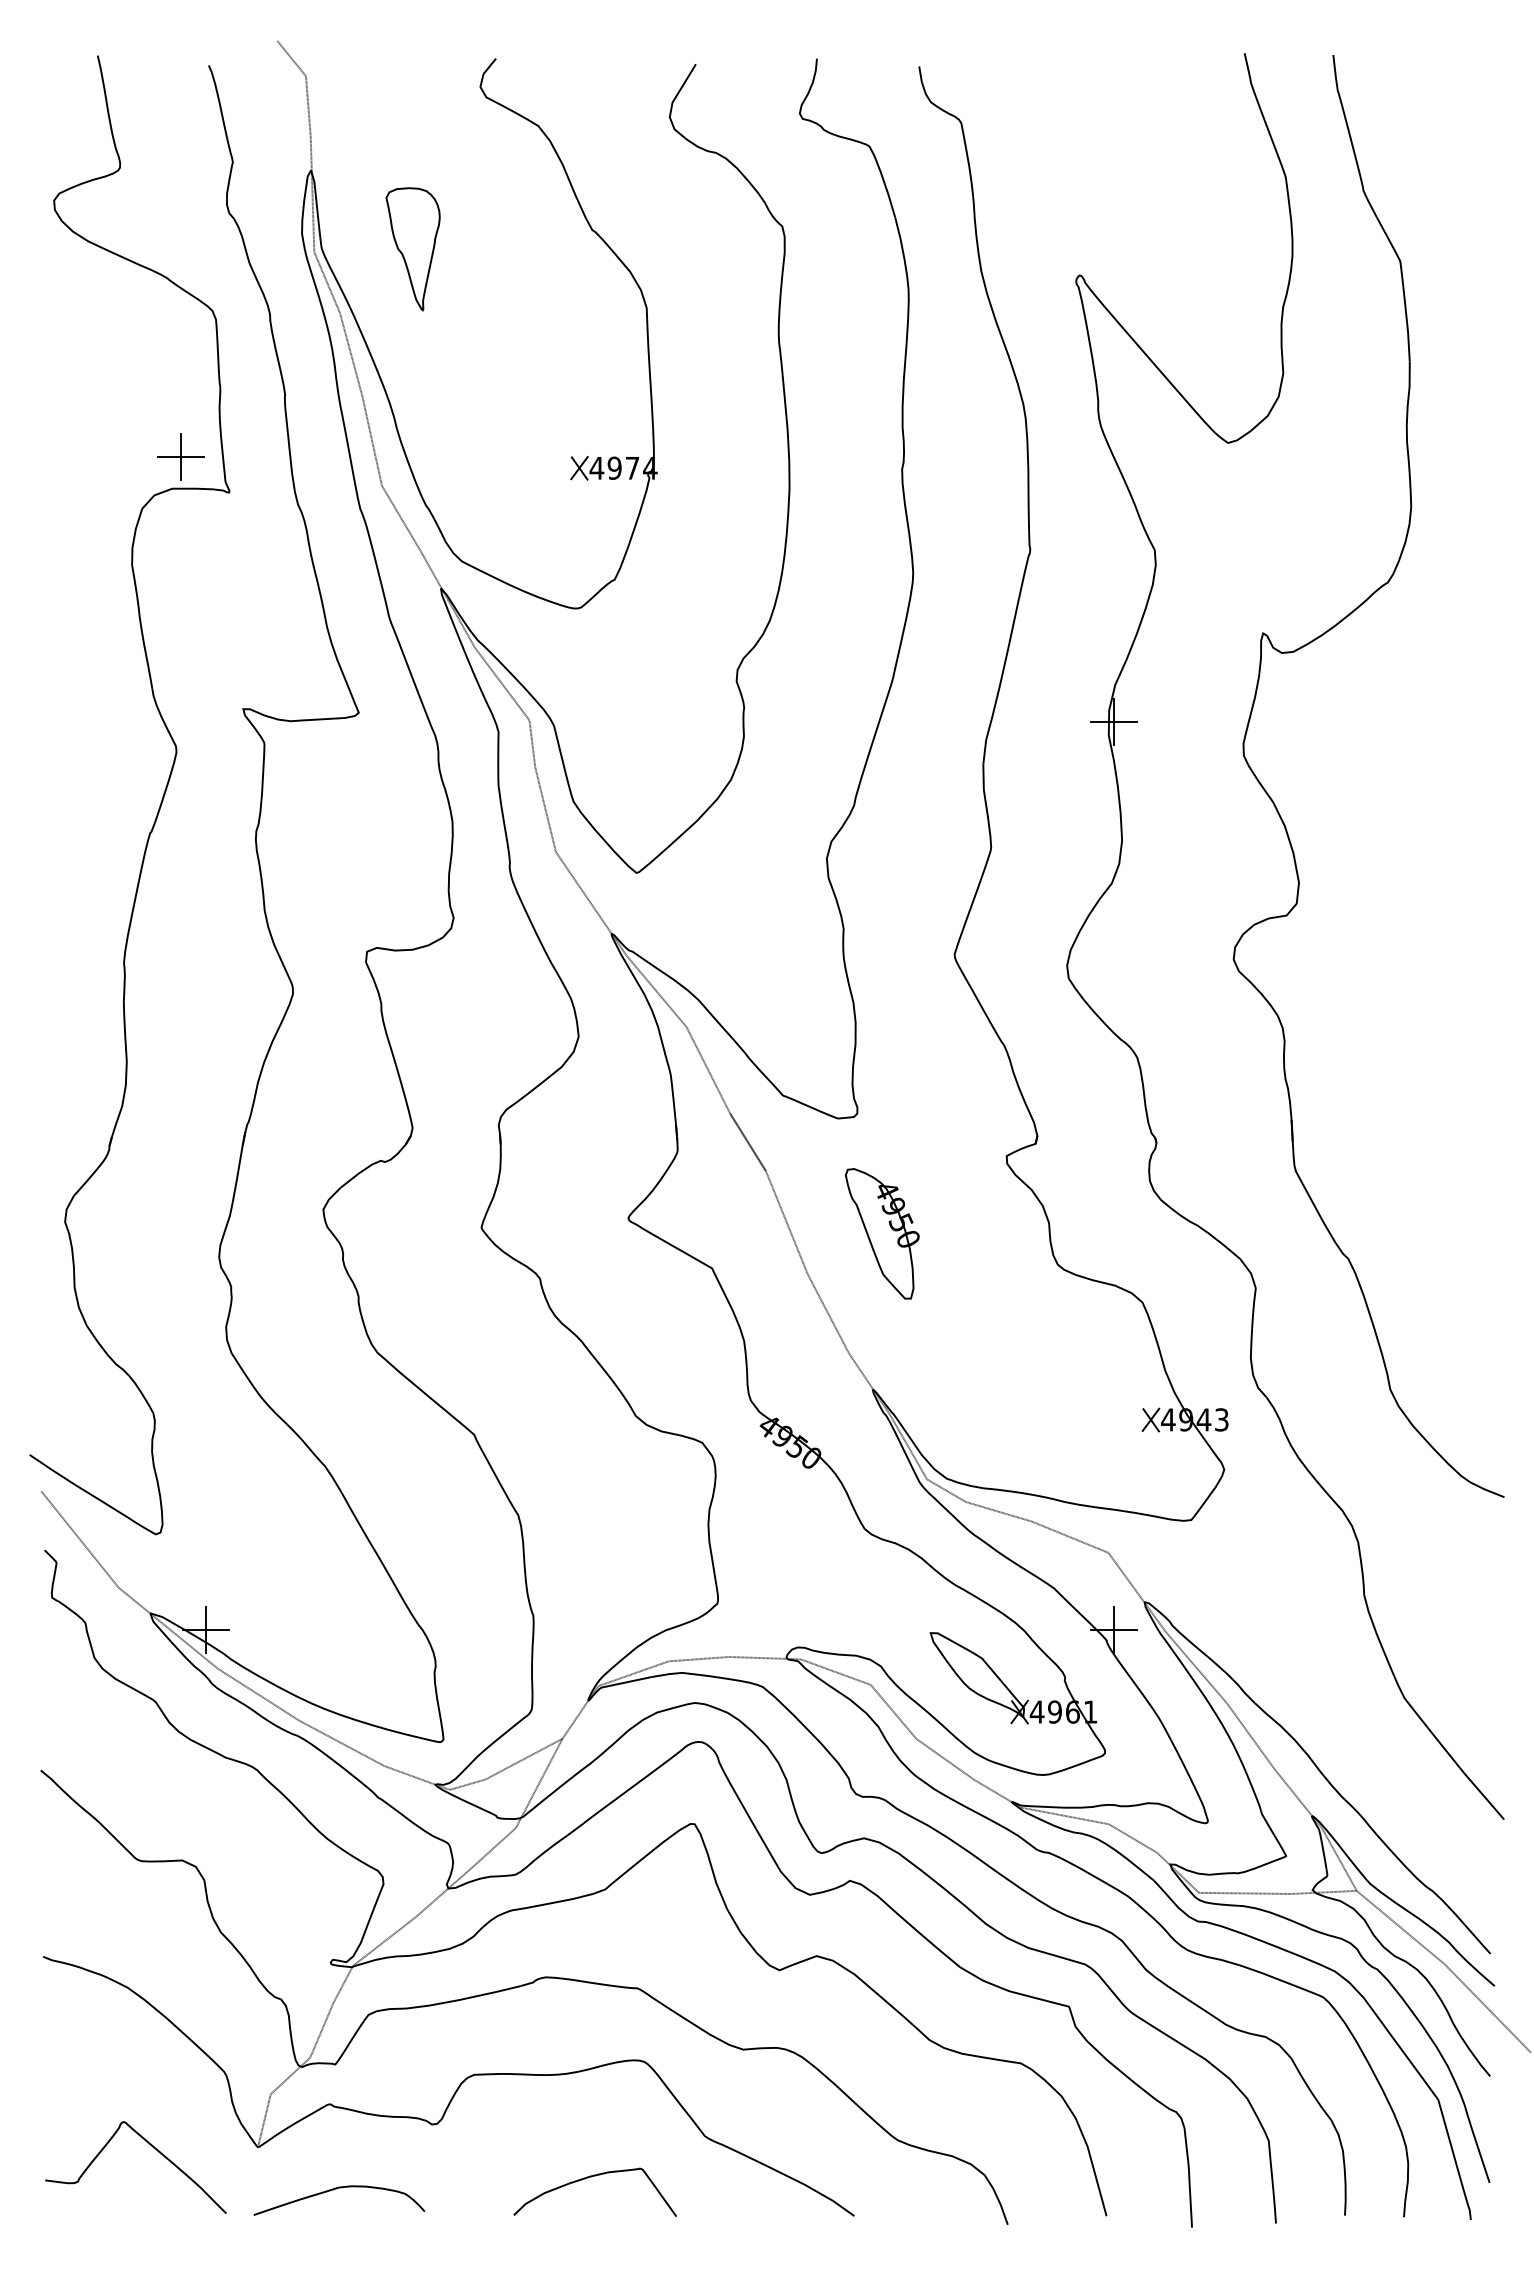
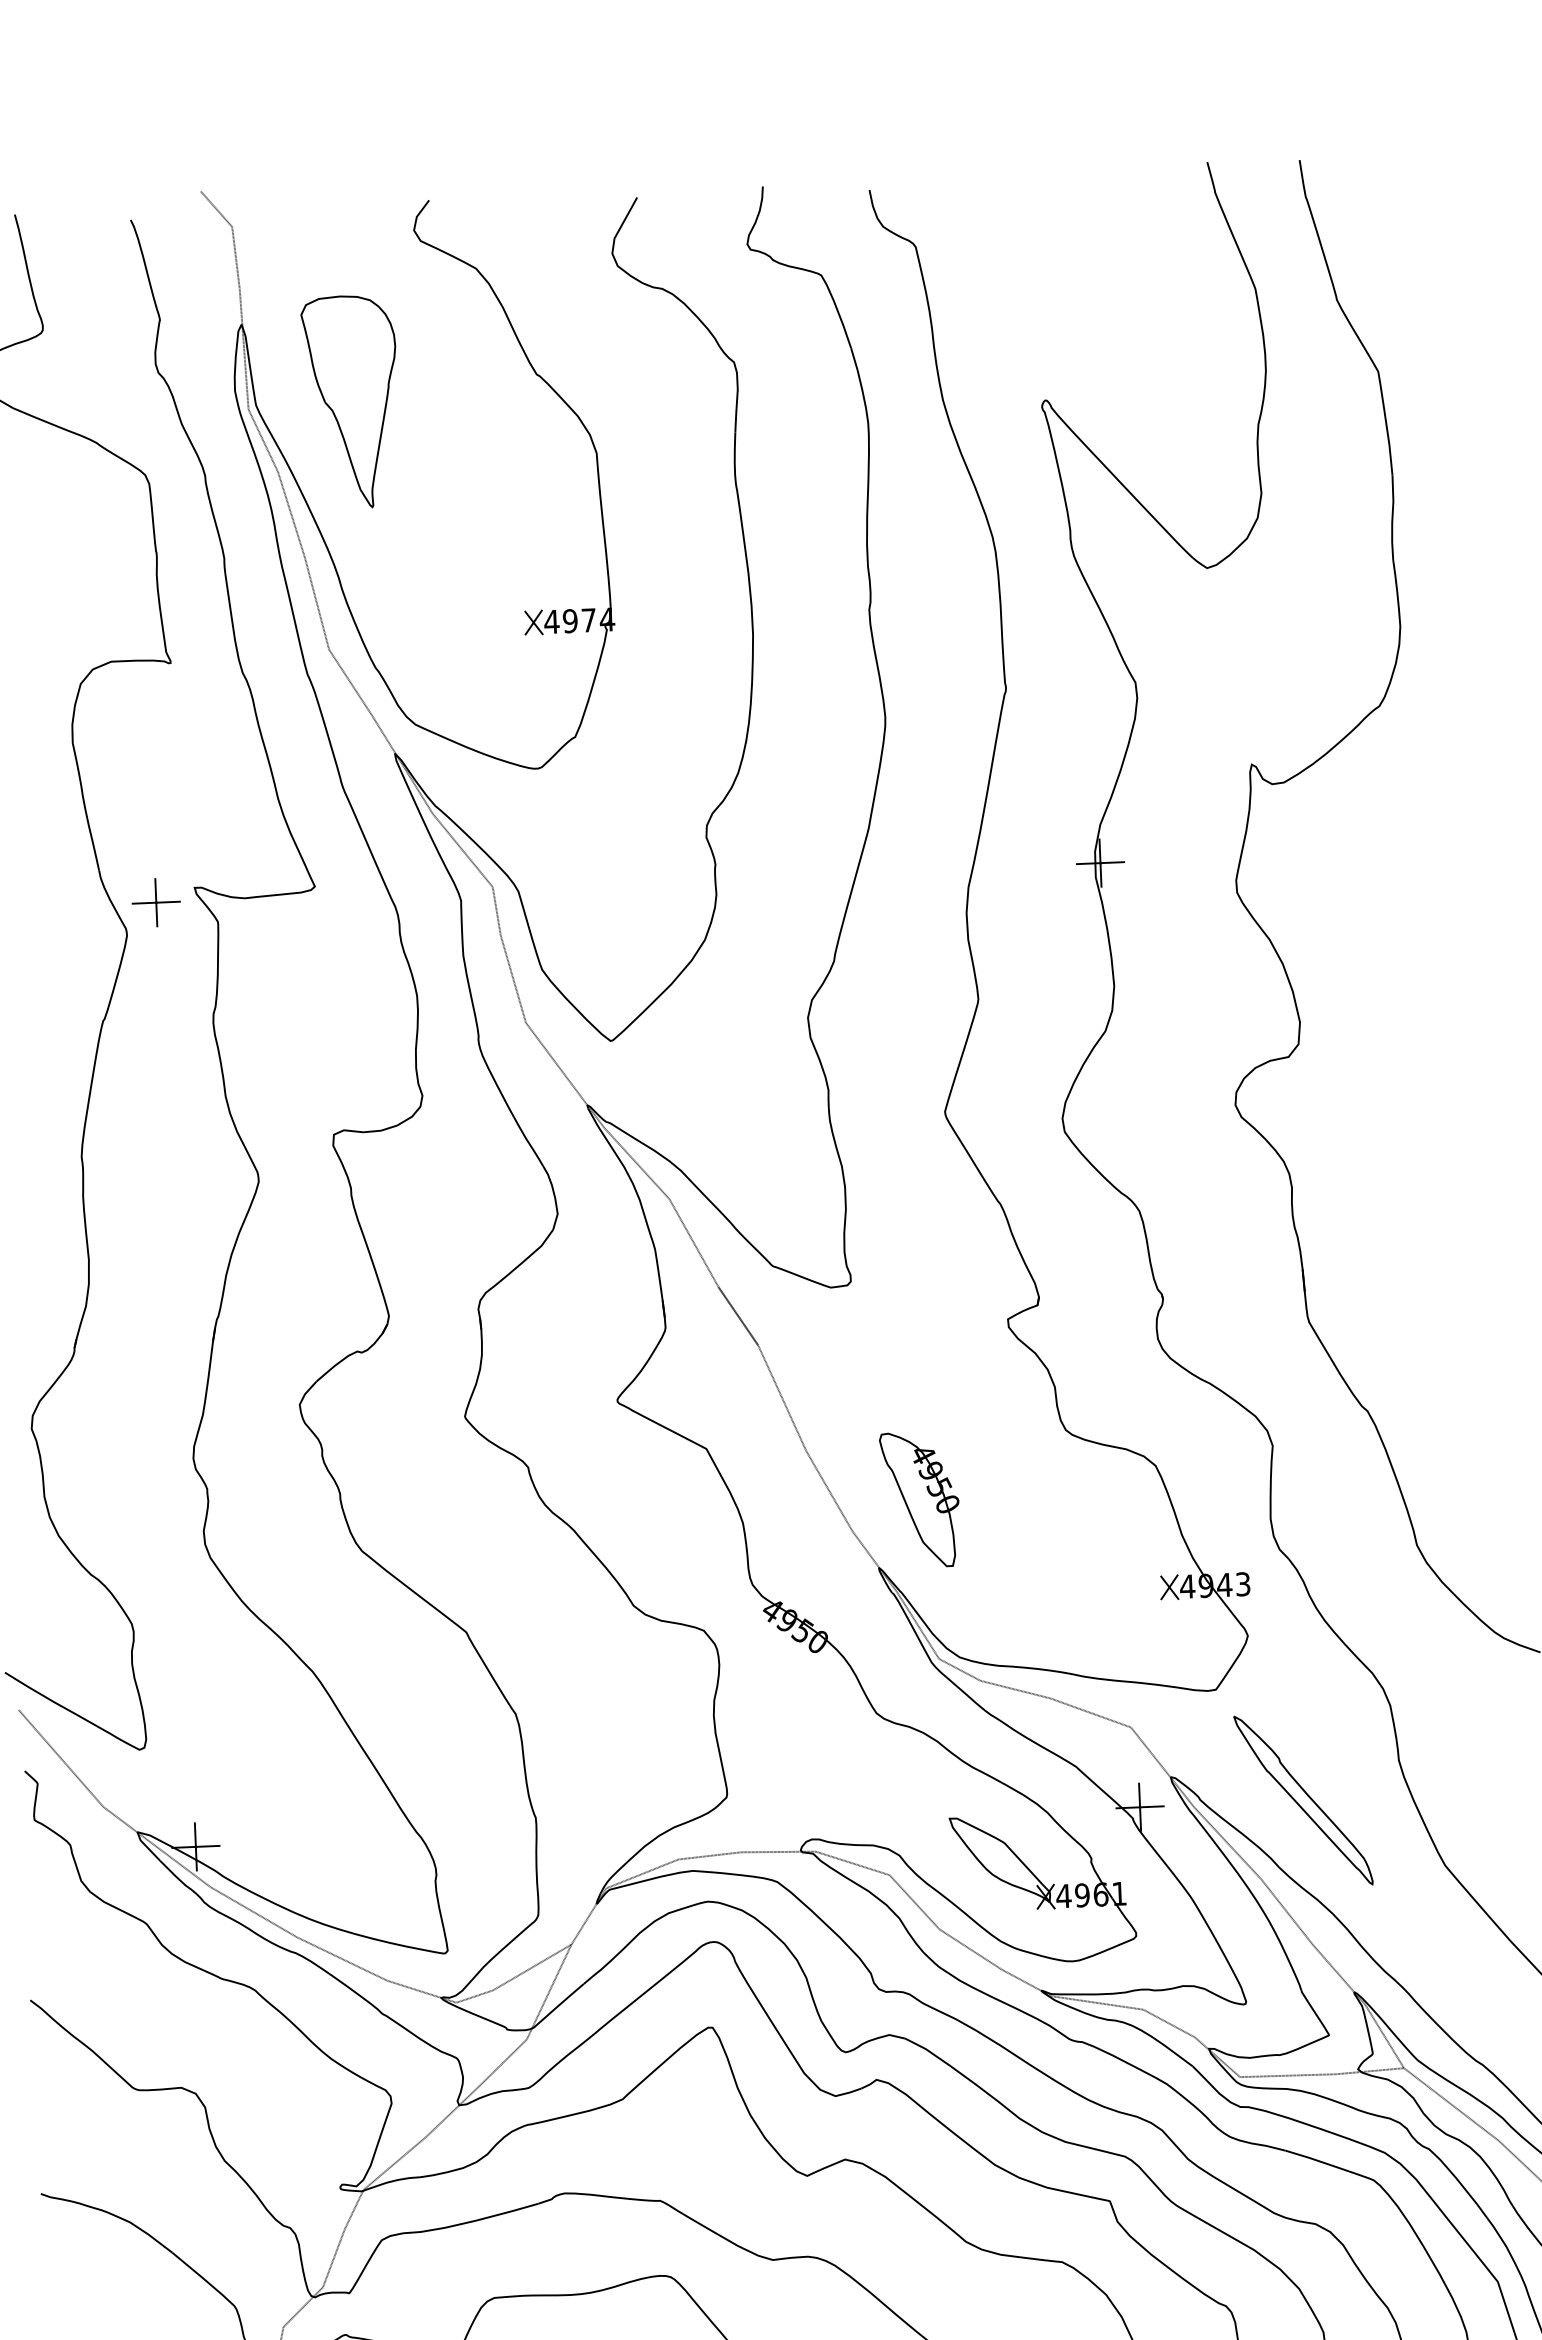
part: (412, 249) -> (350, 402), size x1.67
part: (180, 456) -> (155, 902), moved
part: (882, 1233) -> (920, 1499), moved
part: (1271, 1629) -> (1303, 1800), added

